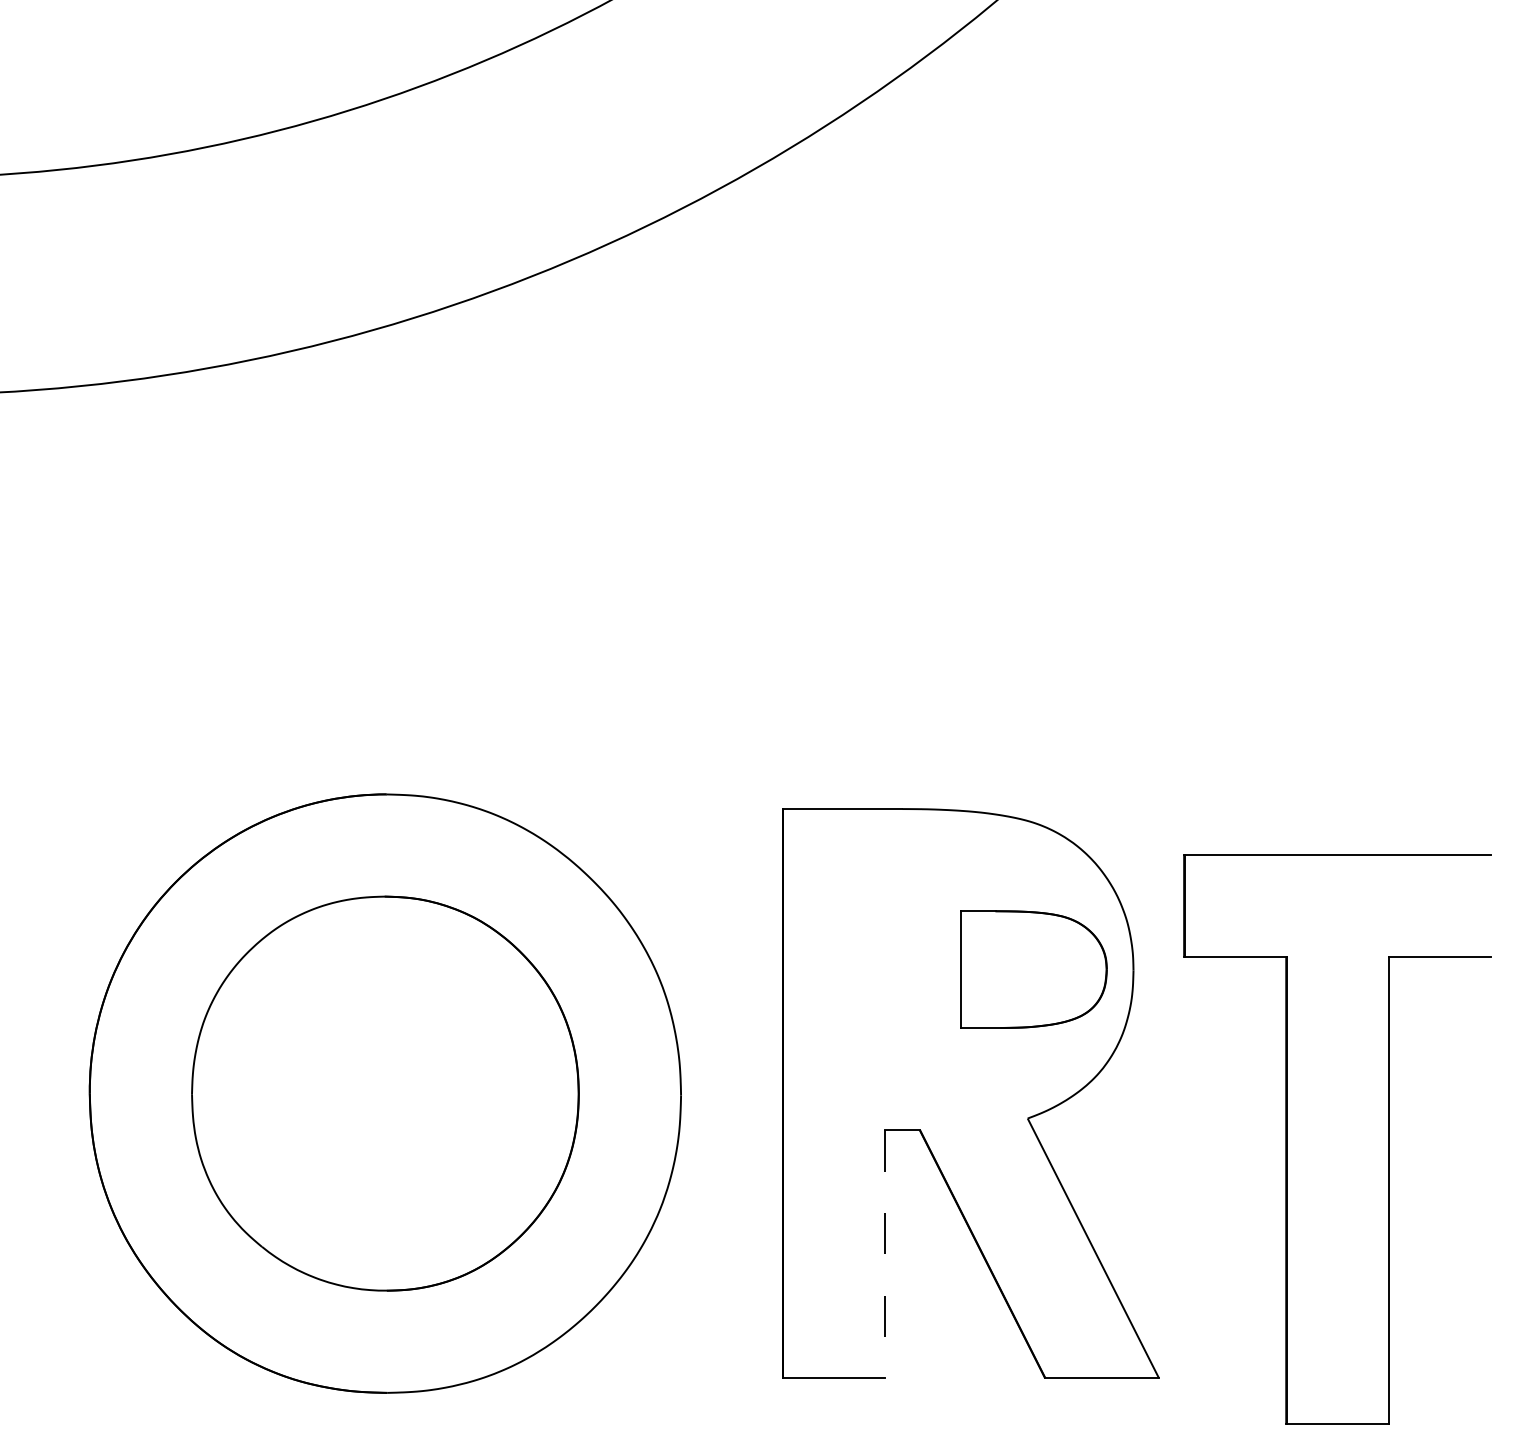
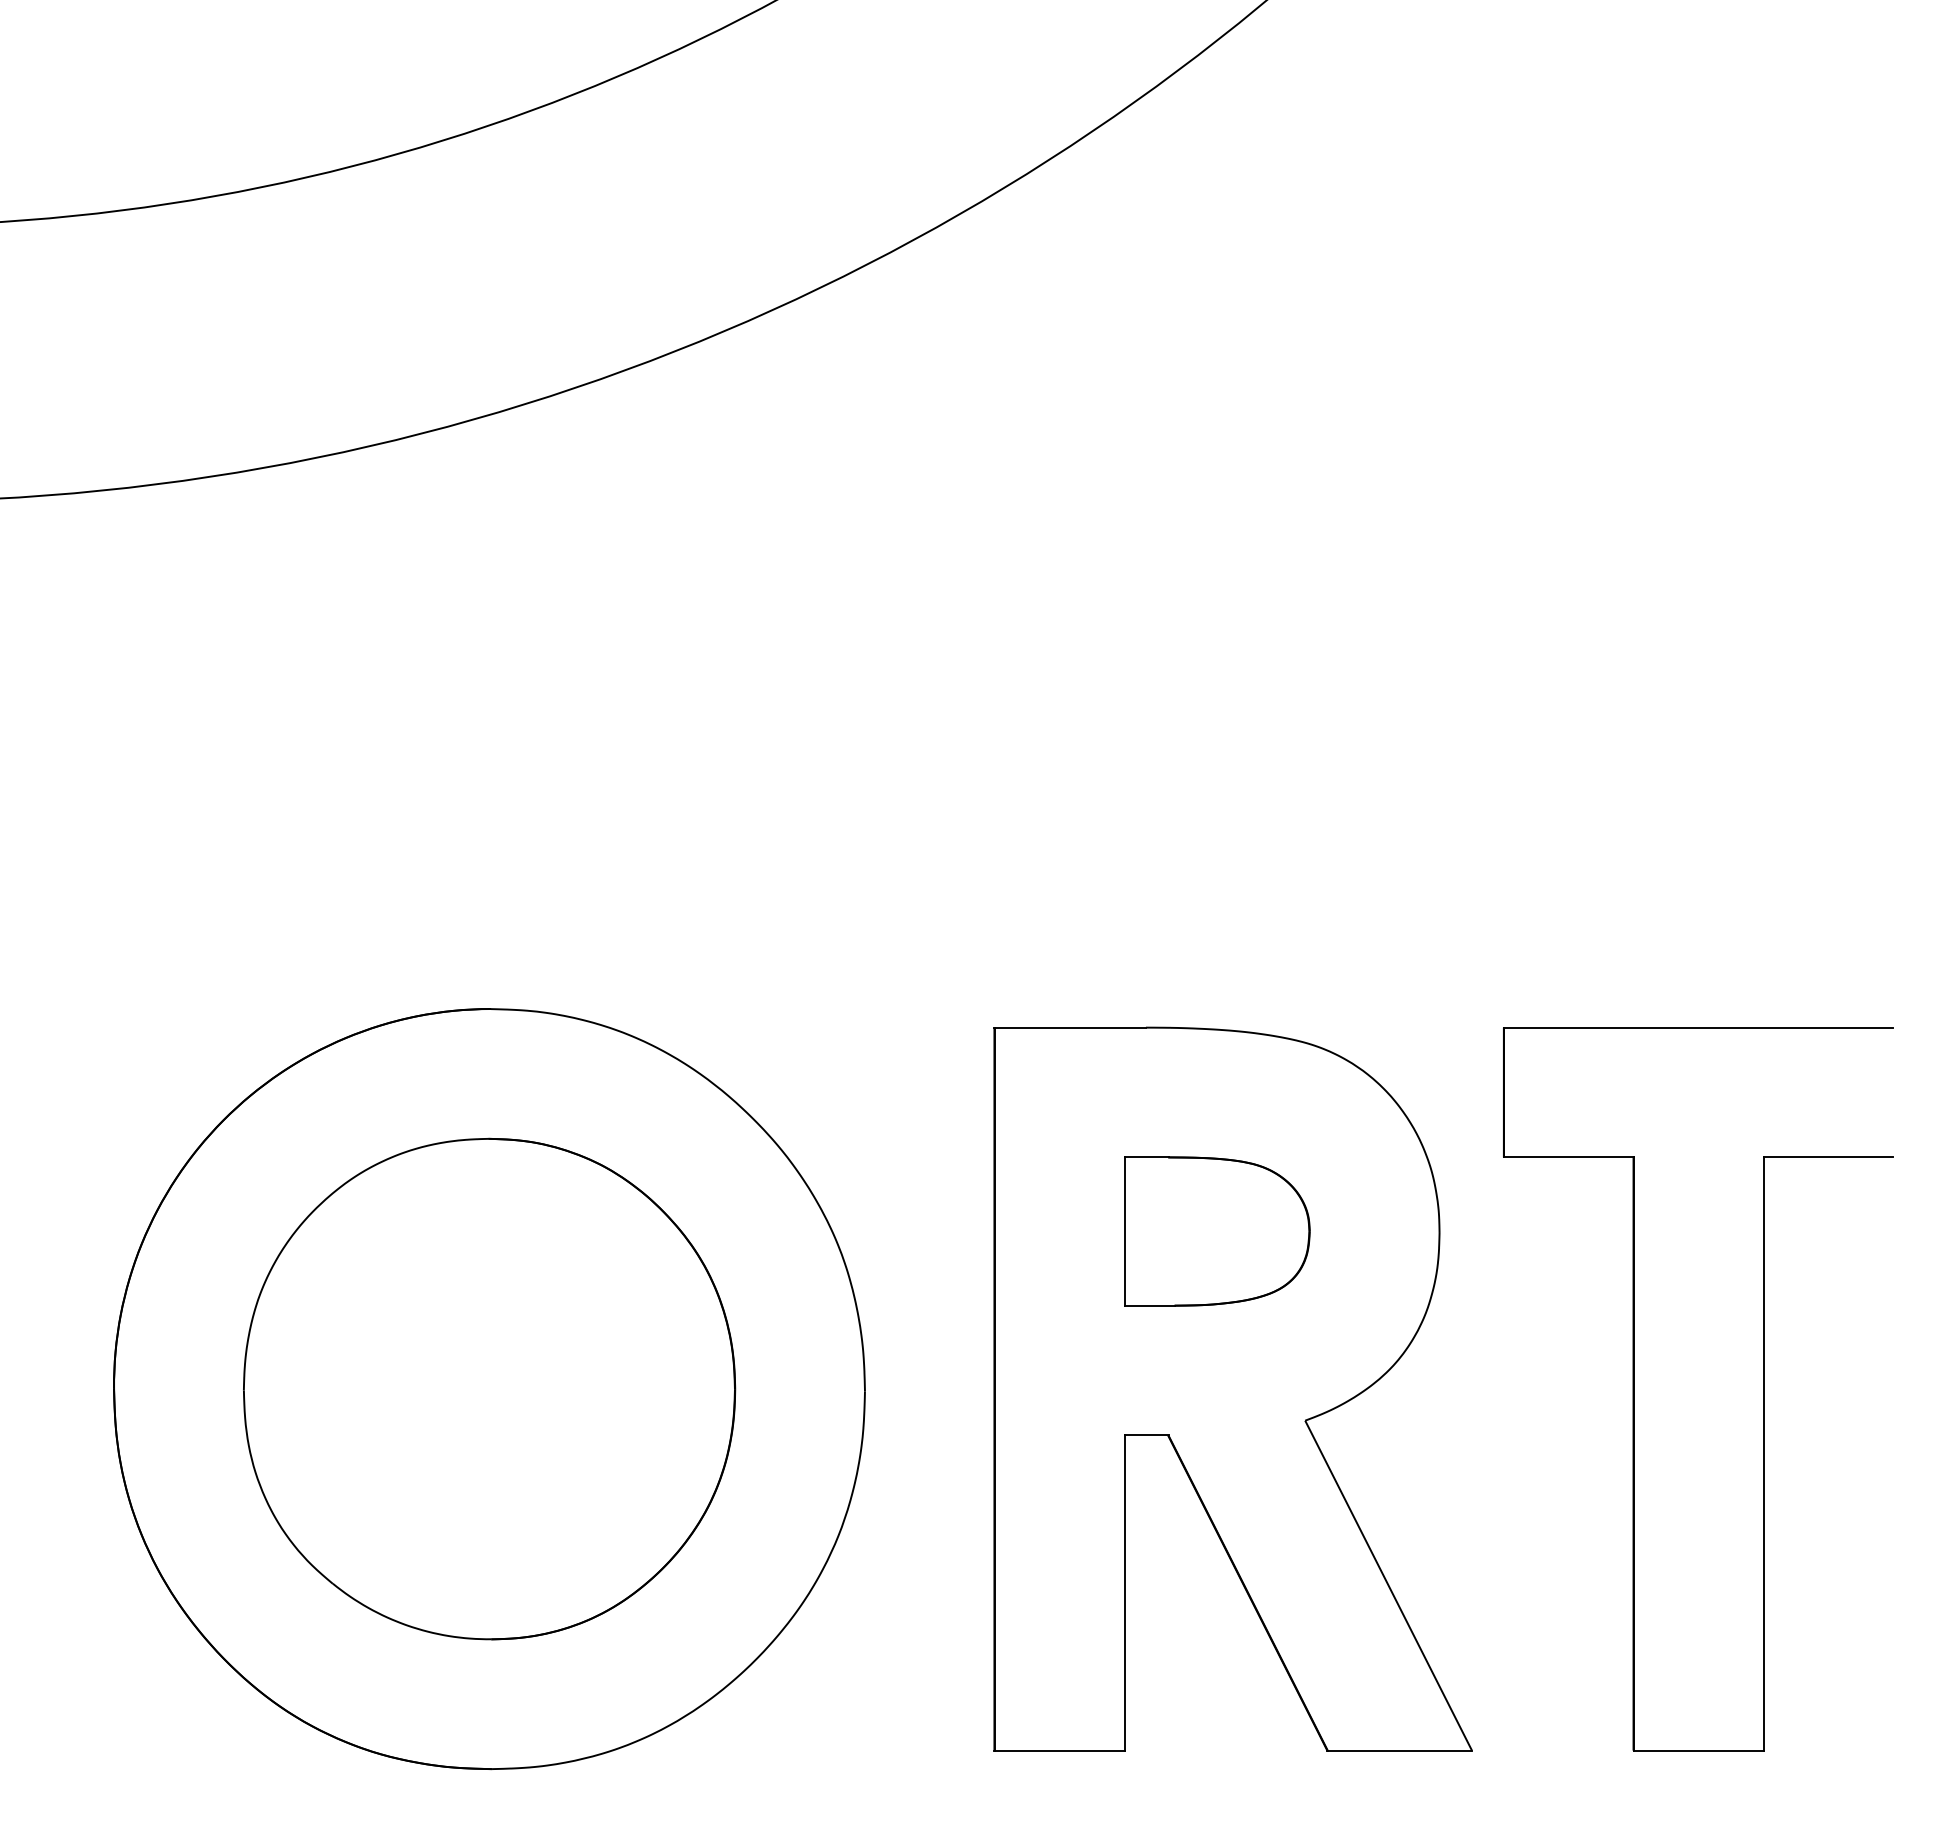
part: (1034, 969) -> (1217, 1231), moved
part: (1287, 1139) -> (1634, 1389), moved
line: (885, 1254) -> (1124, 1593), dashed -> solid

